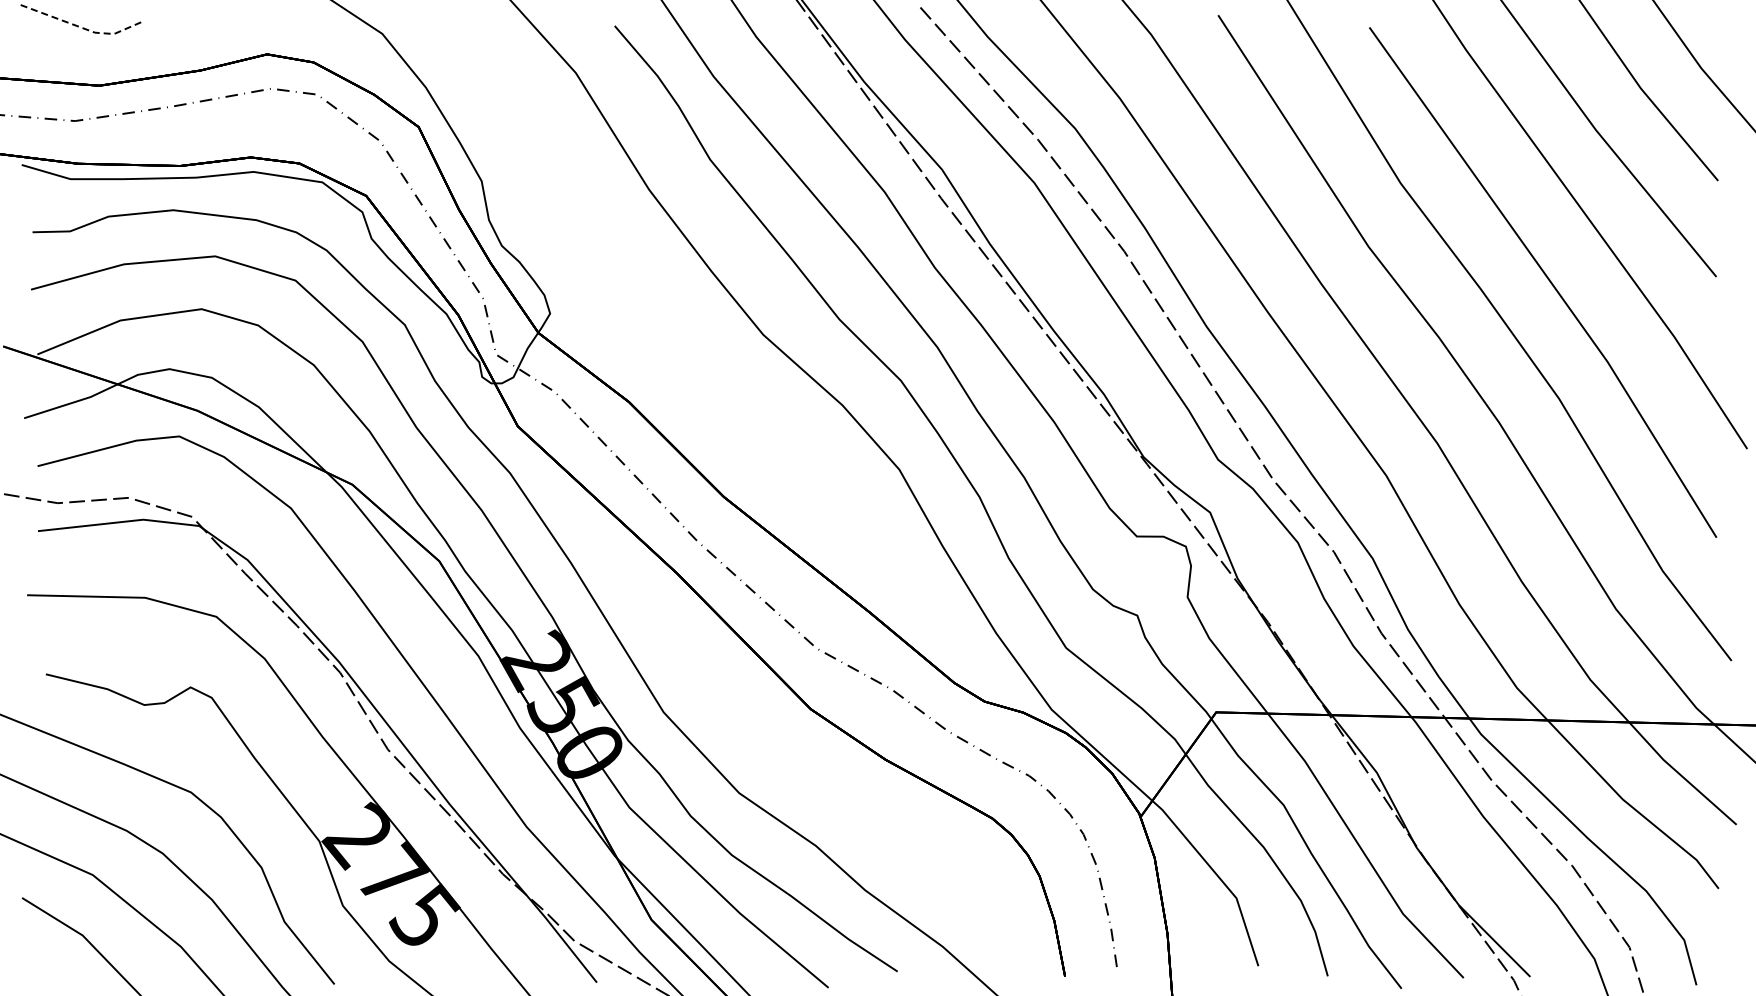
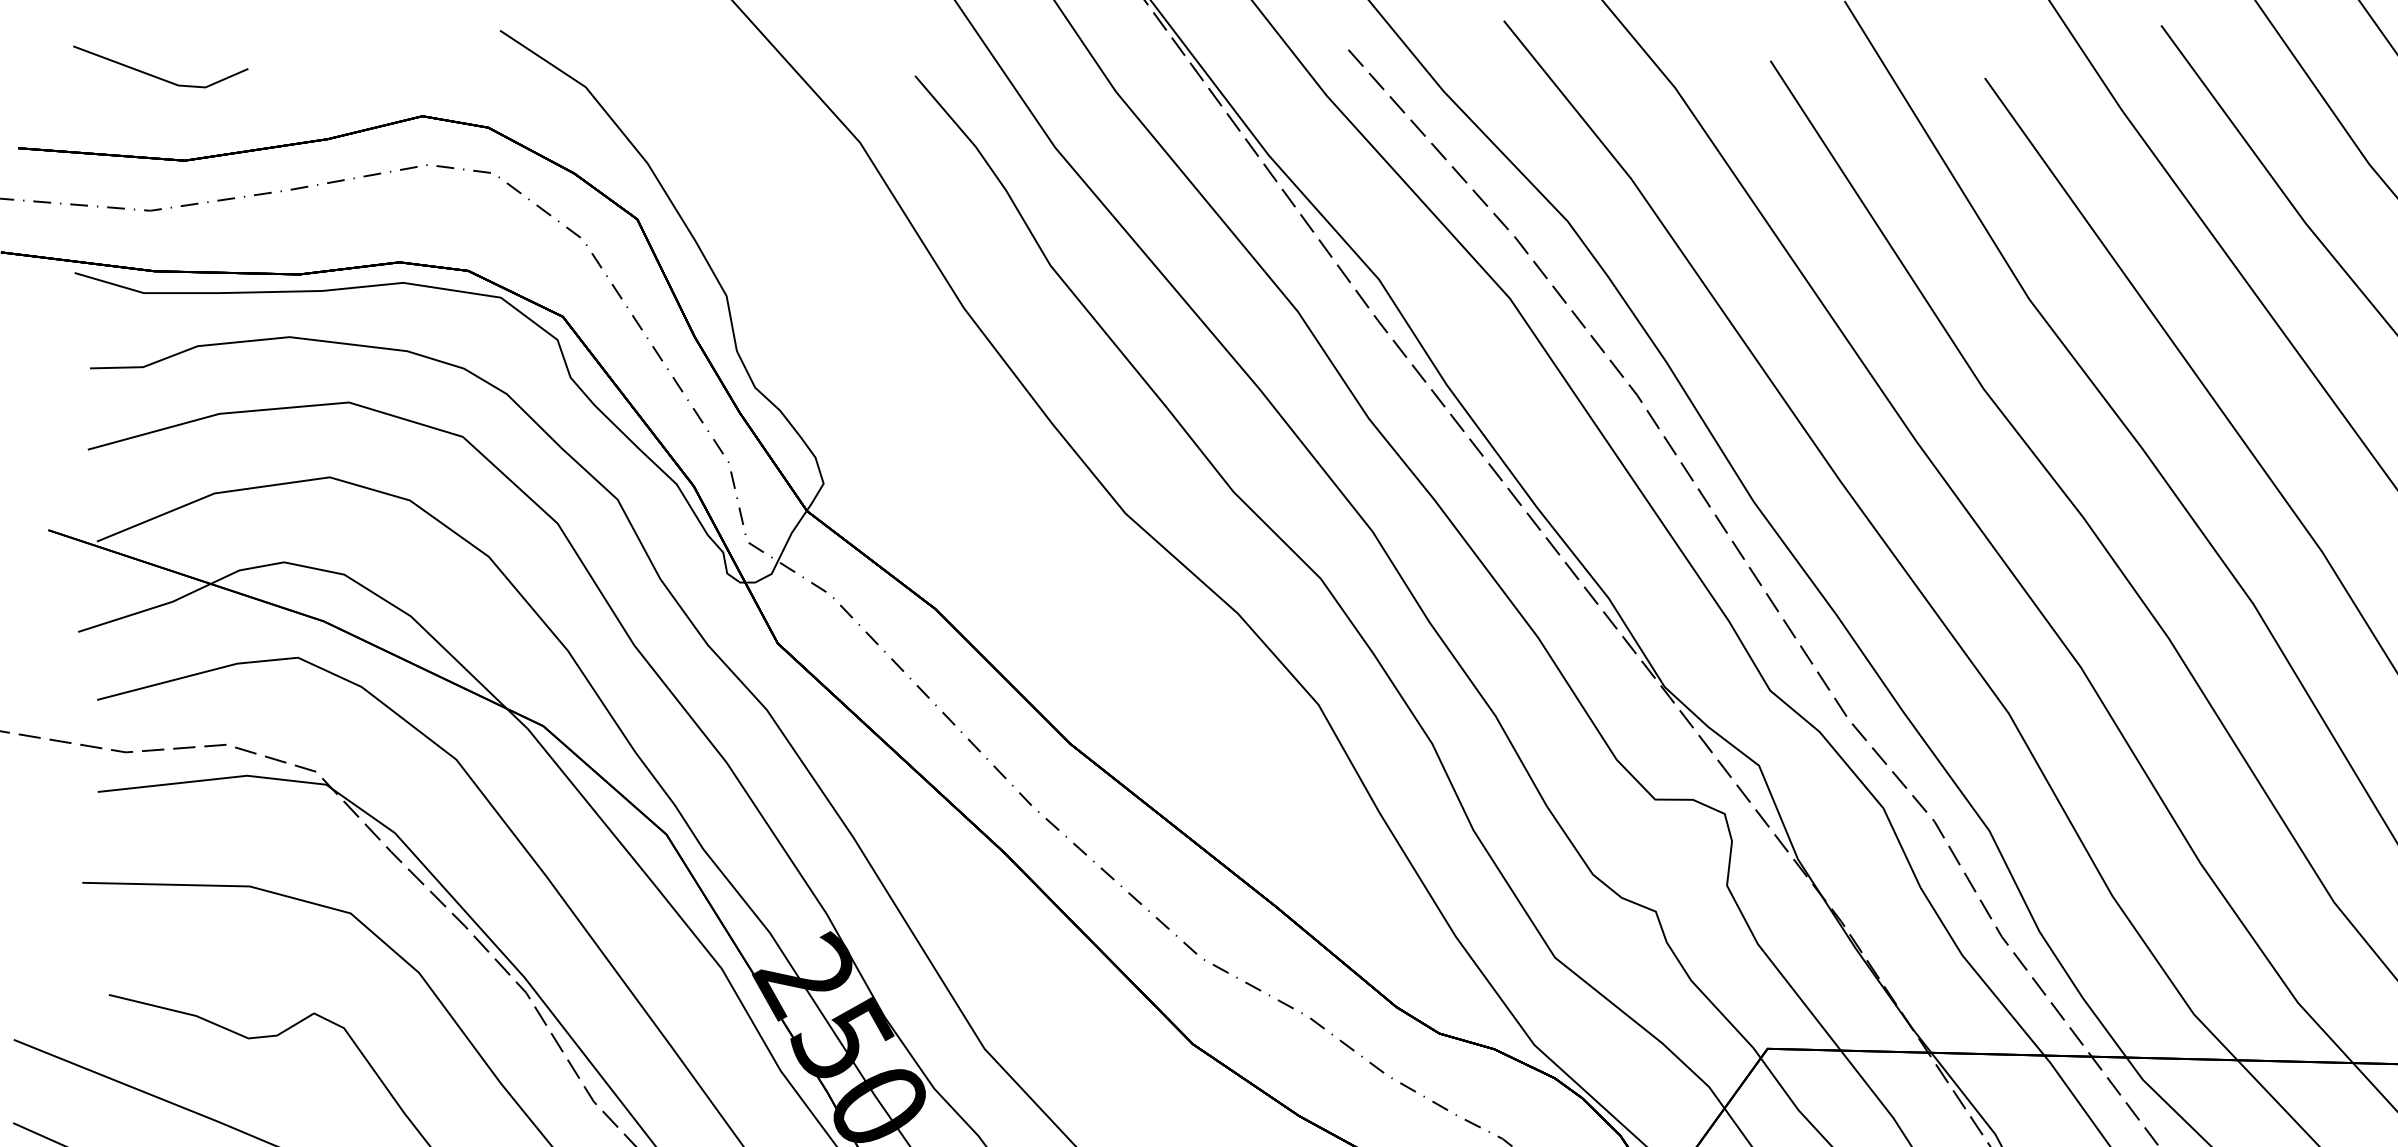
line: (83, 28) -> (162, 79), dashed -> solid

